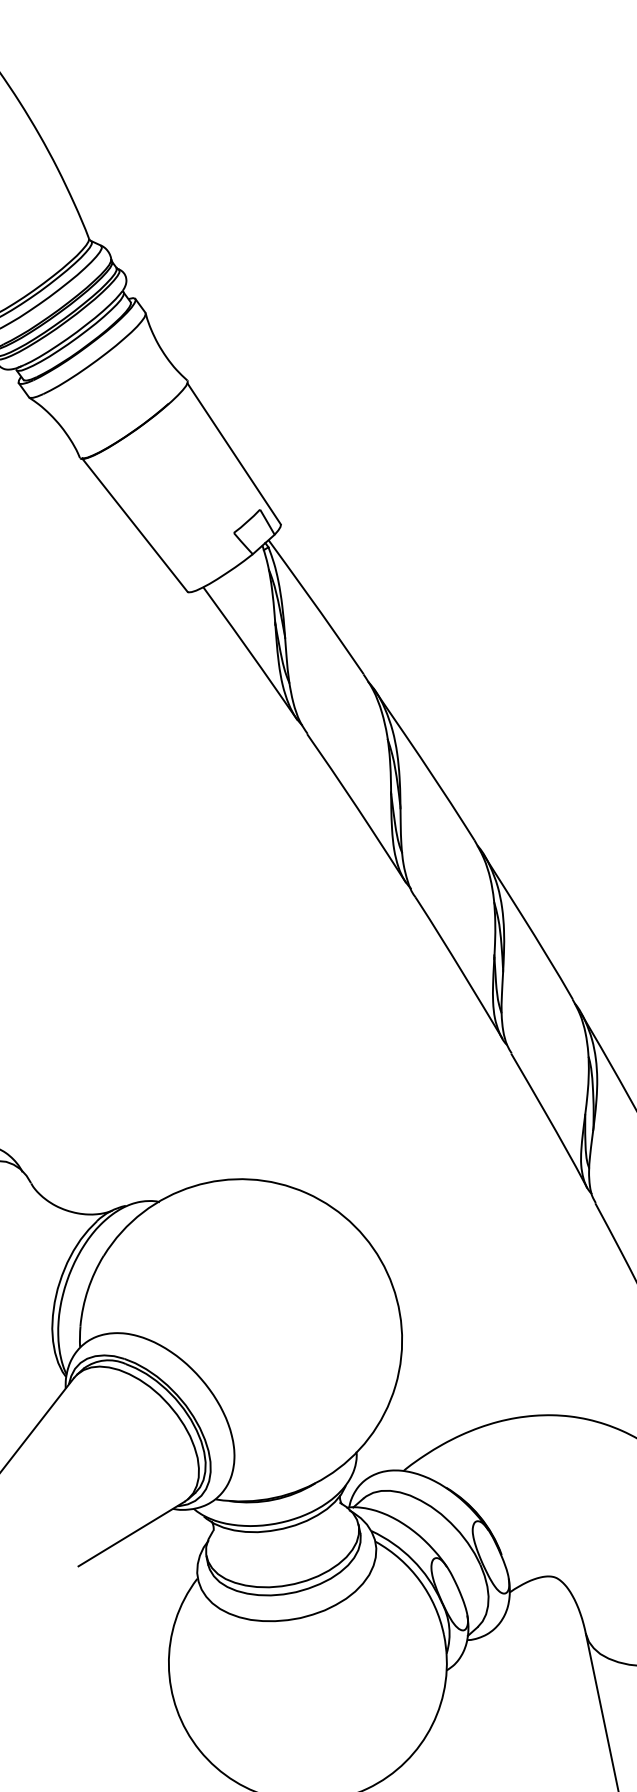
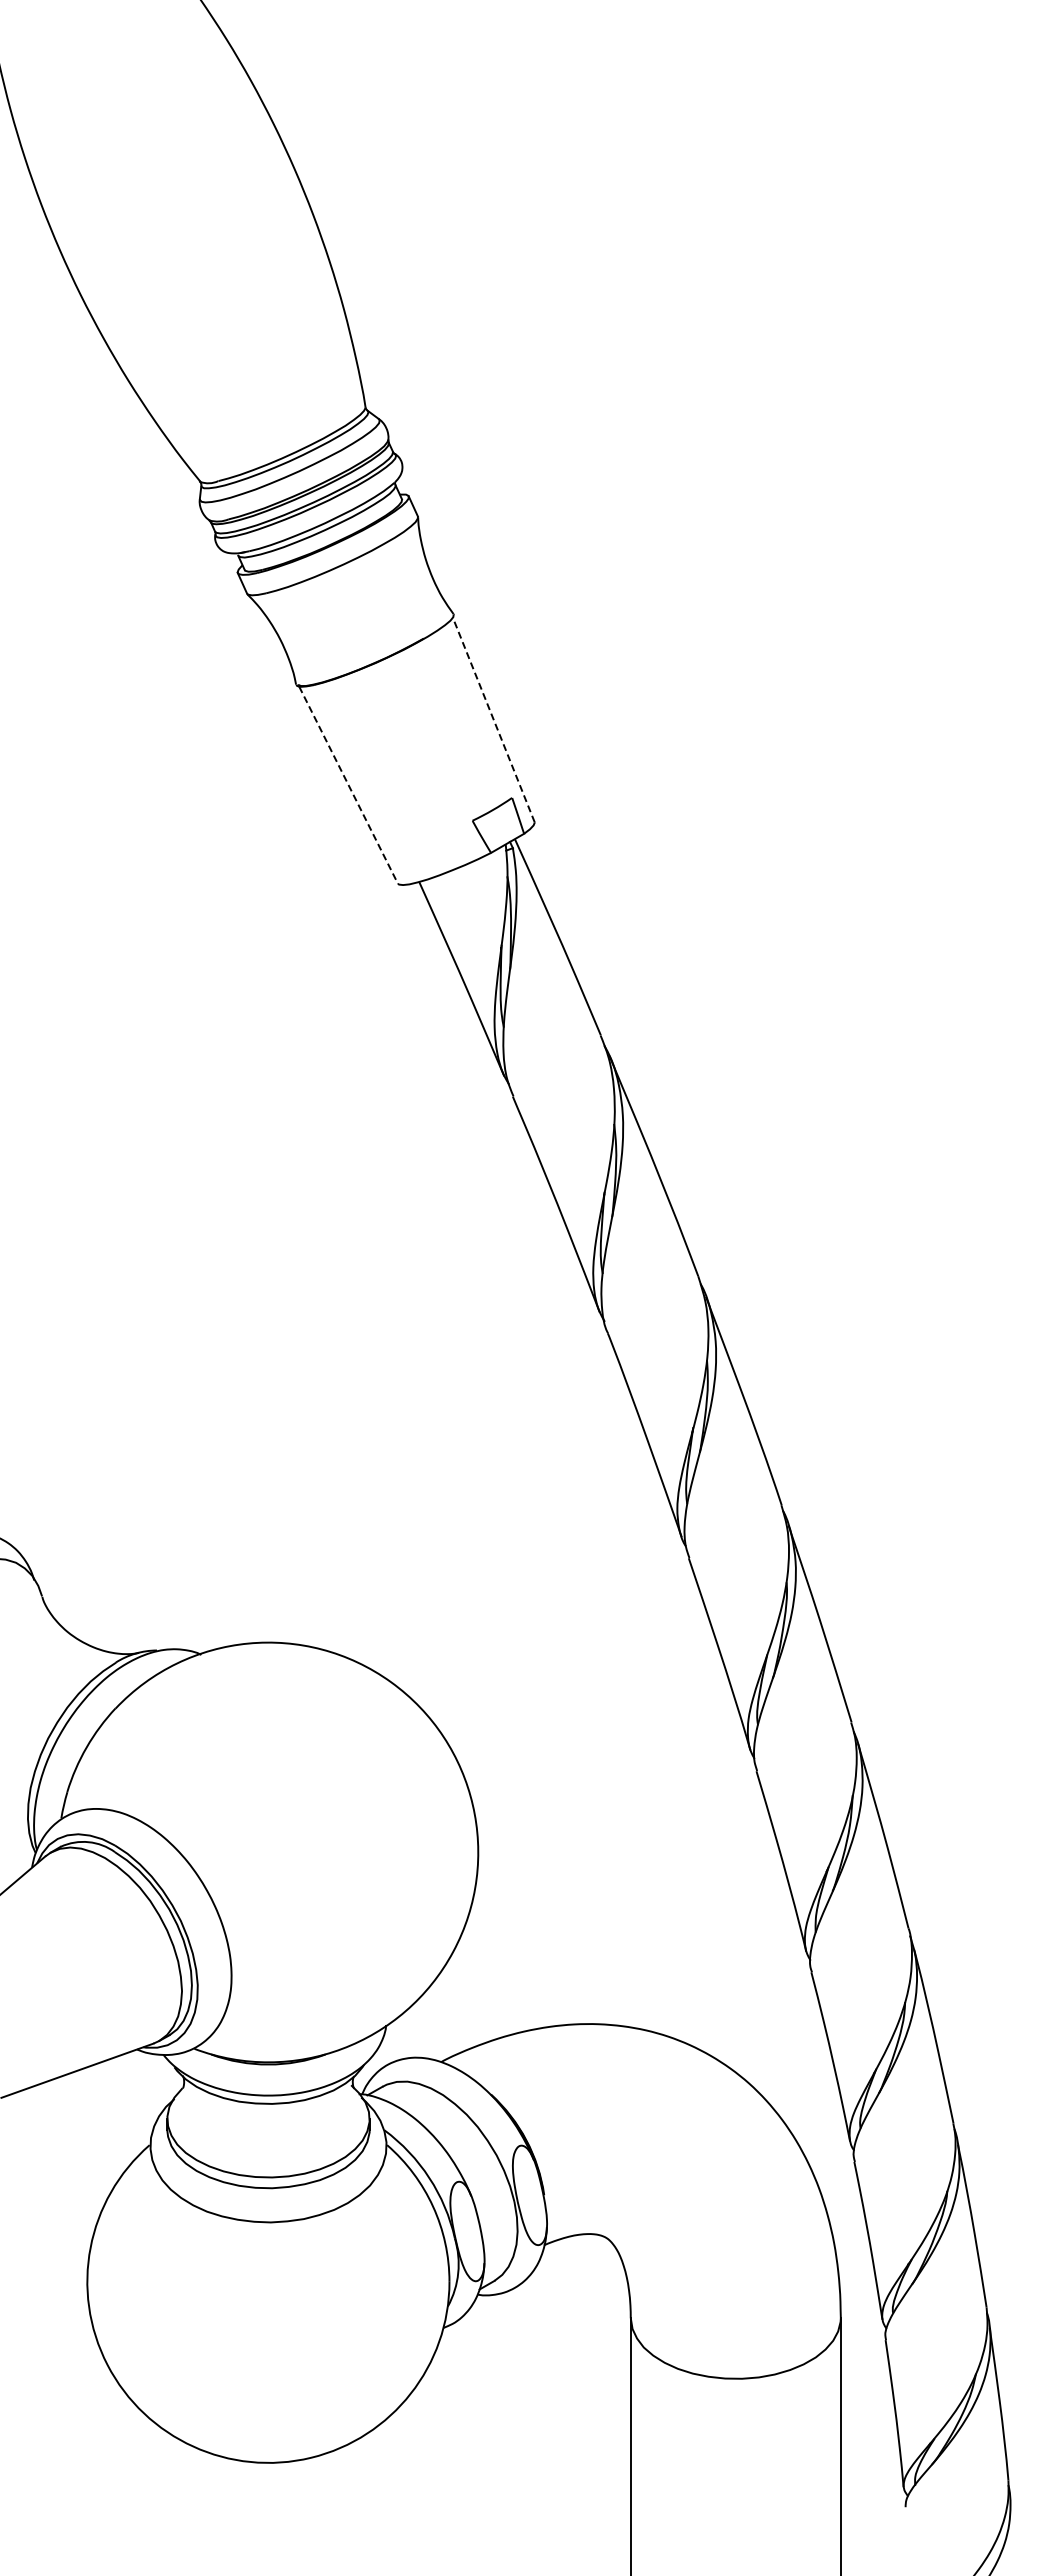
line: (233, 453) -> (493, 719), solid -> dashed
line: (135, 525) -> (348, 785), solid -> dashed

